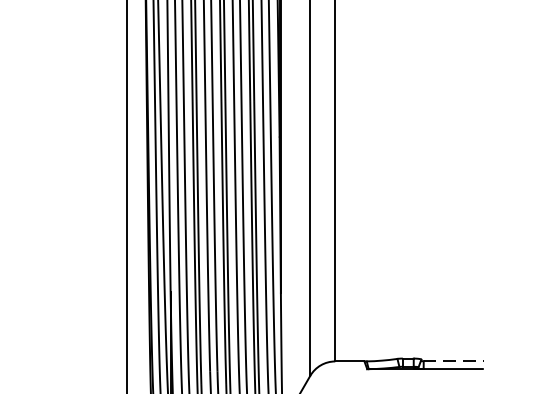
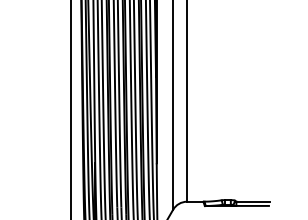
line: (454, 361) -> (253, 201), dashed -> solid

